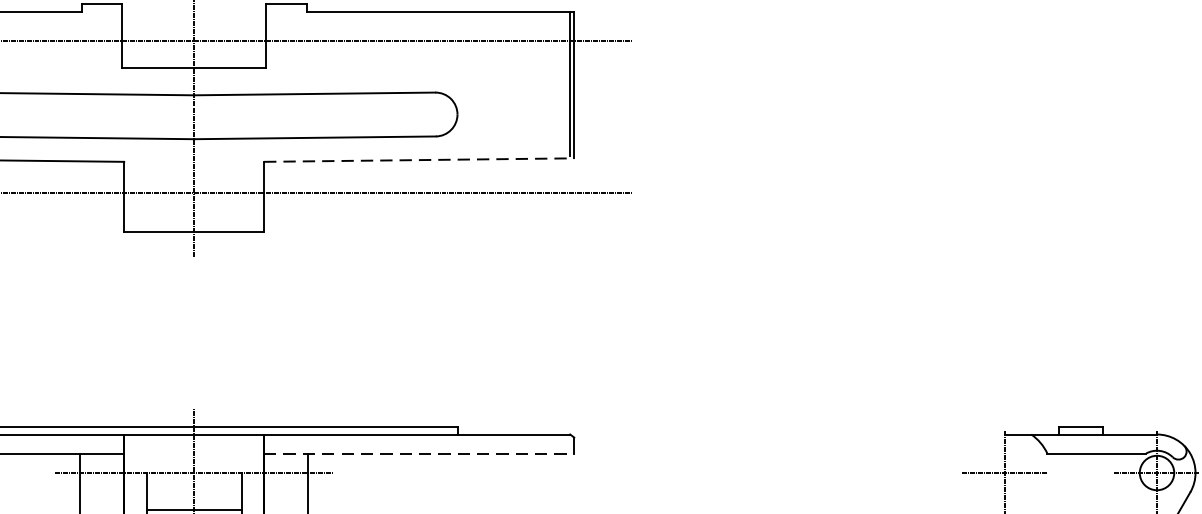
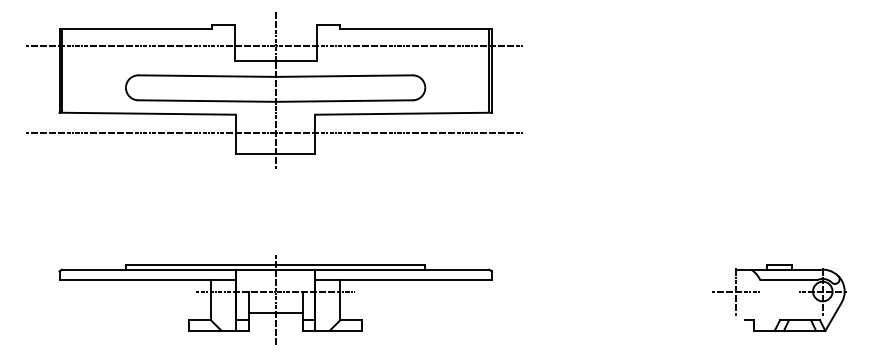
line: (419, 159) -> (403, 113), dashed -> solid
line: (419, 453) -> (403, 280), dashed -> solid

